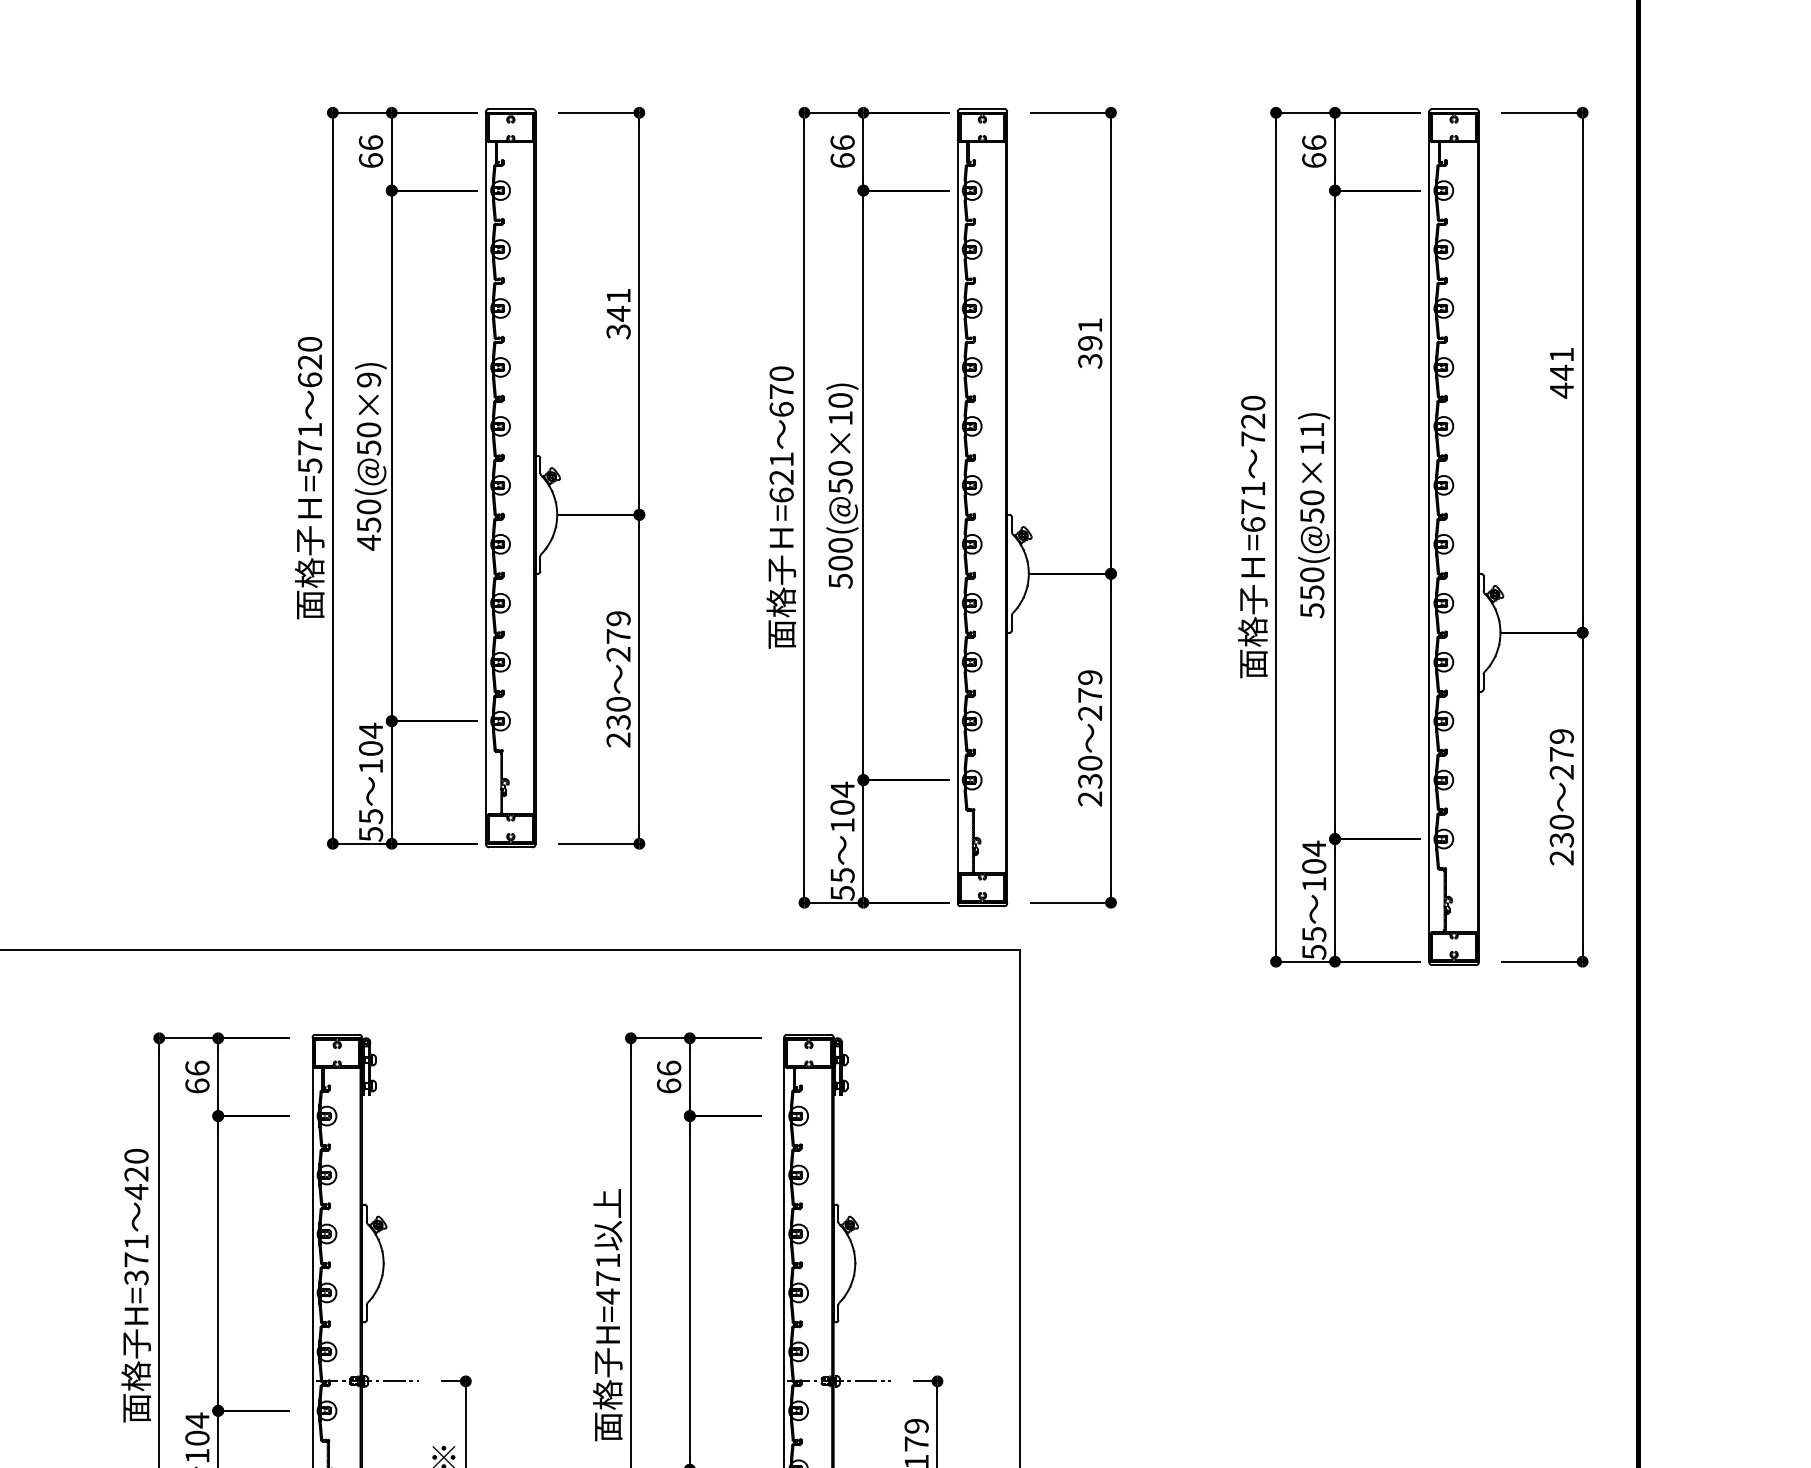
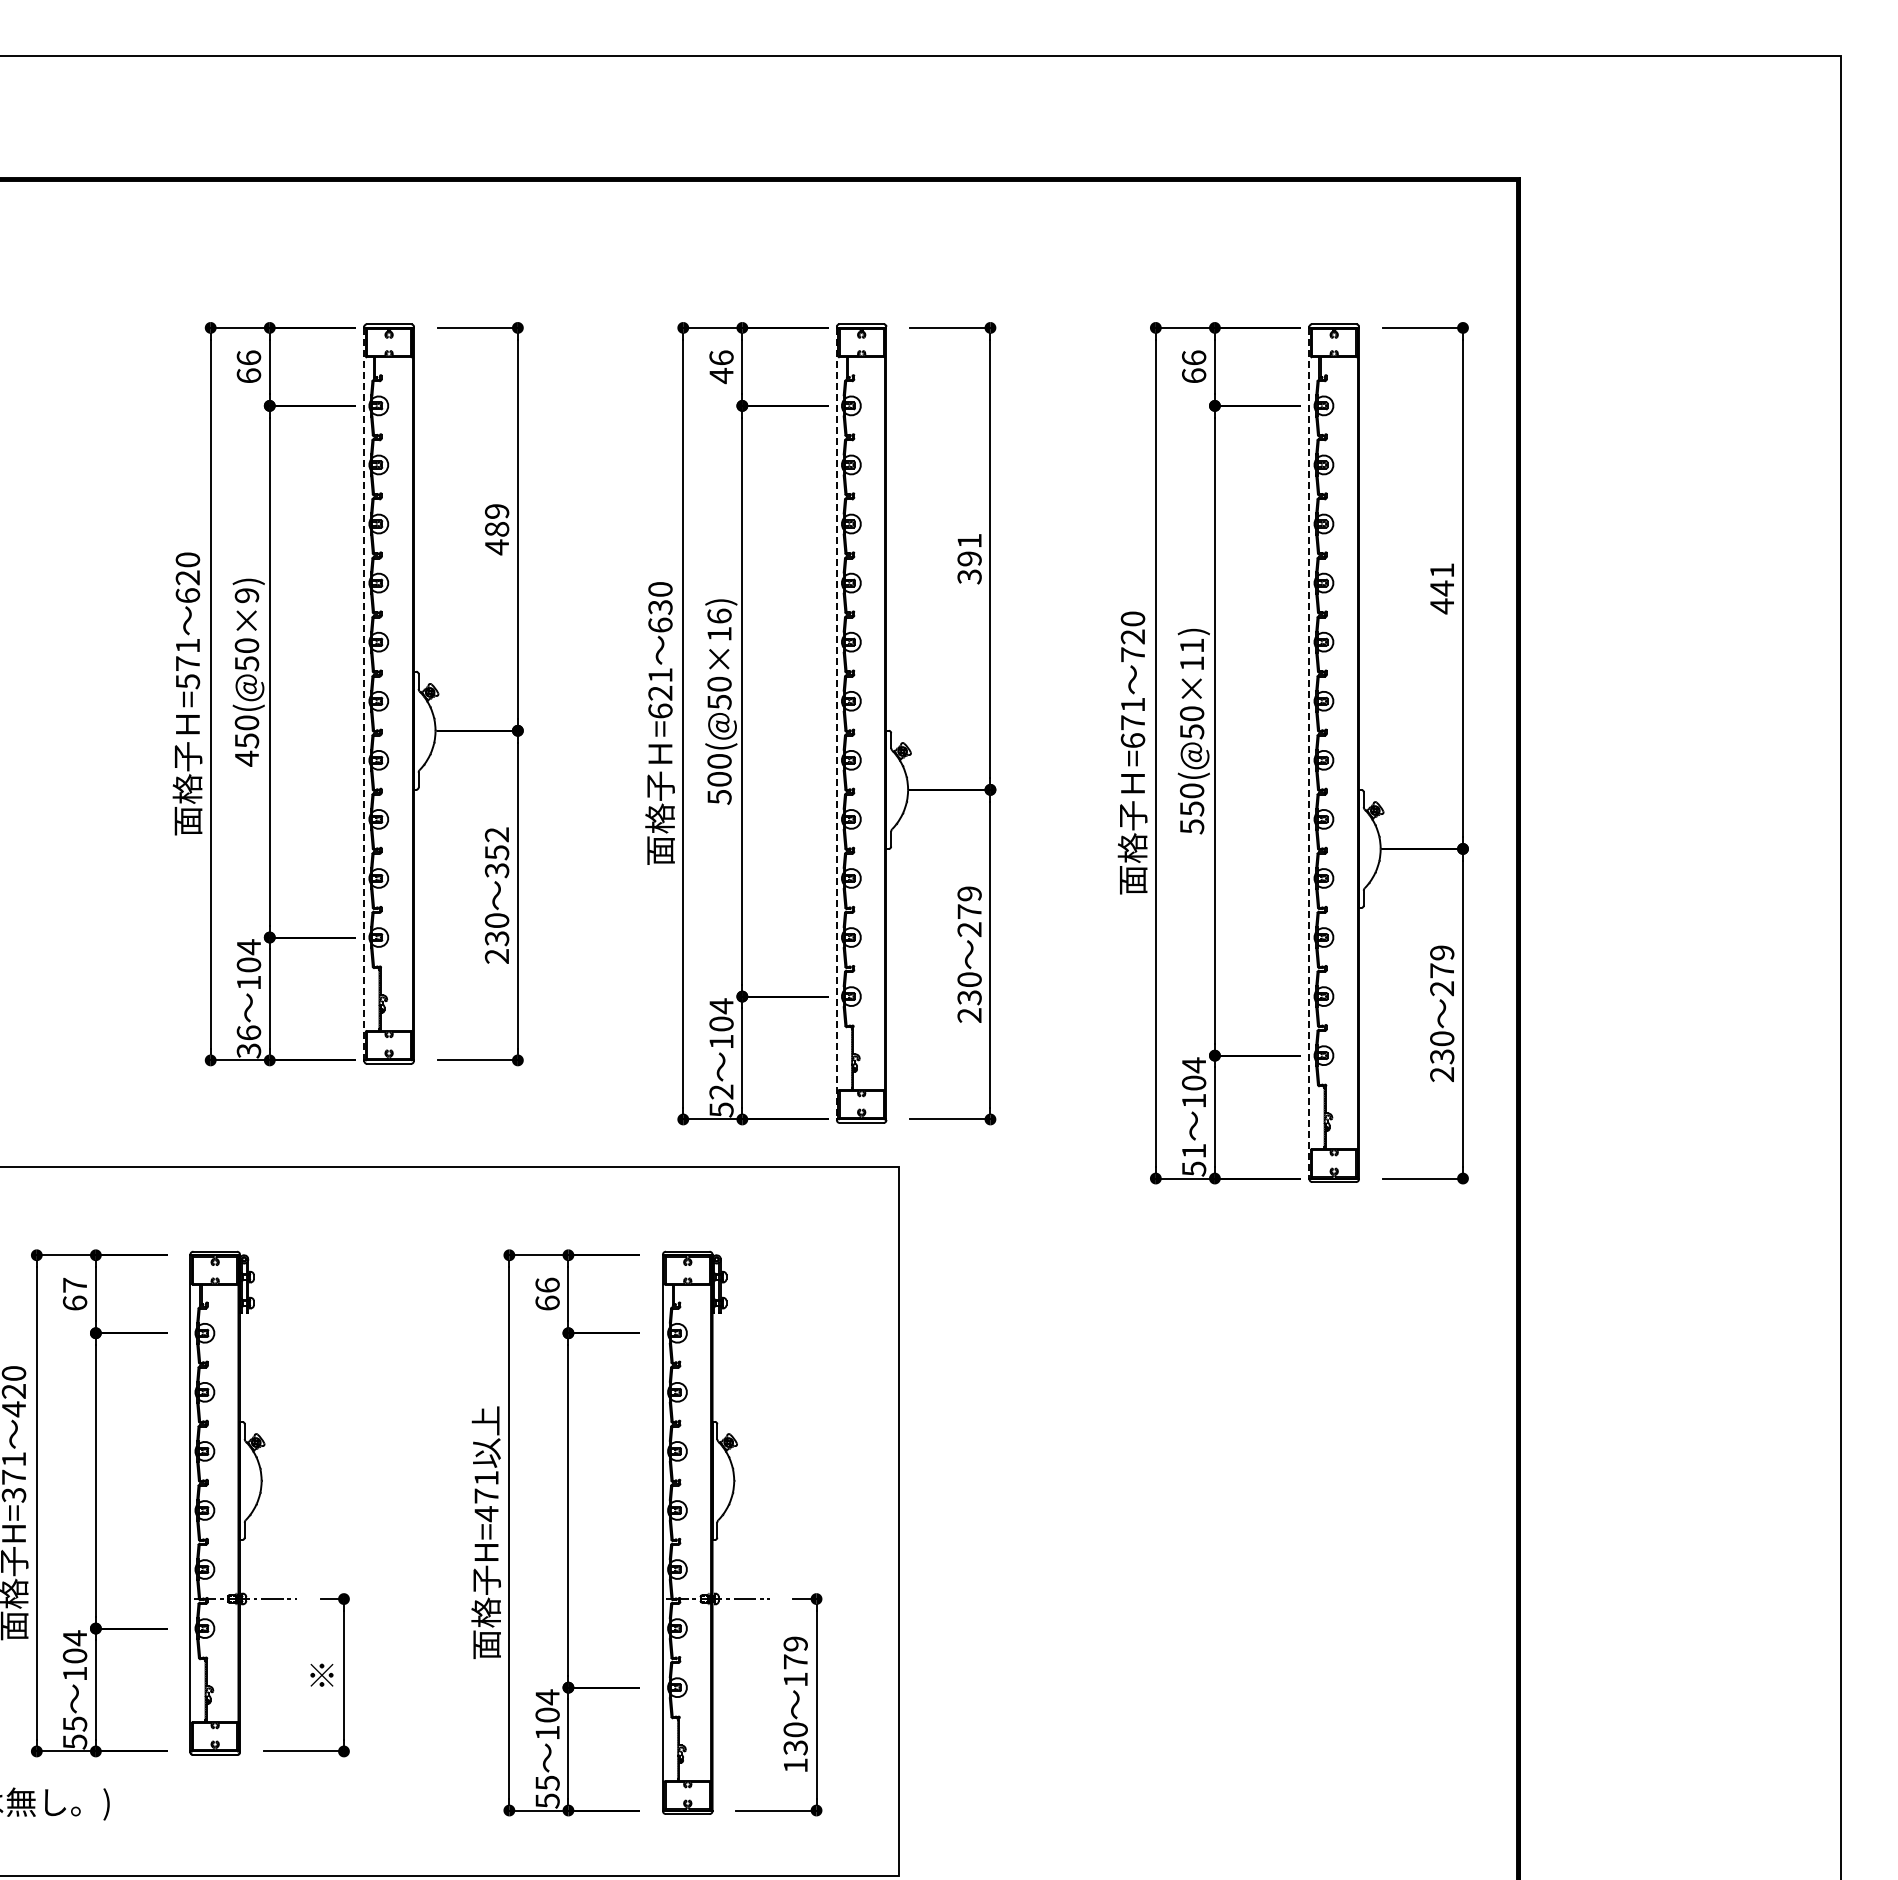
text: (842, 161) -> (721, 376), 66 -> 46
text: (618, 313) -> (496, 529), 341 -> 489
text: (781, 391) -> (660, 607), 670 -> 630
text: (840, 399) -> (719, 615), 500(@50×10) -> 500(@50×16)
line: (486, 478) -> (364, 694), solid -> dashed
line: (957, 507) -> (836, 723), solid -> dashed
line: (1429, 537) -> (1309, 753), solid -> dashed
text: (619, 636) -> (497, 852), 279 -> 352
text: (370, 824) -> (248, 1041), 55 -> 36
text: (842, 874) -> (721, 1091), 55 -> 52
text: (1314, 933) -> (1194, 1150), 55 -> 51
text: (196, 1067) -> (74, 1284), 66 -> 67

